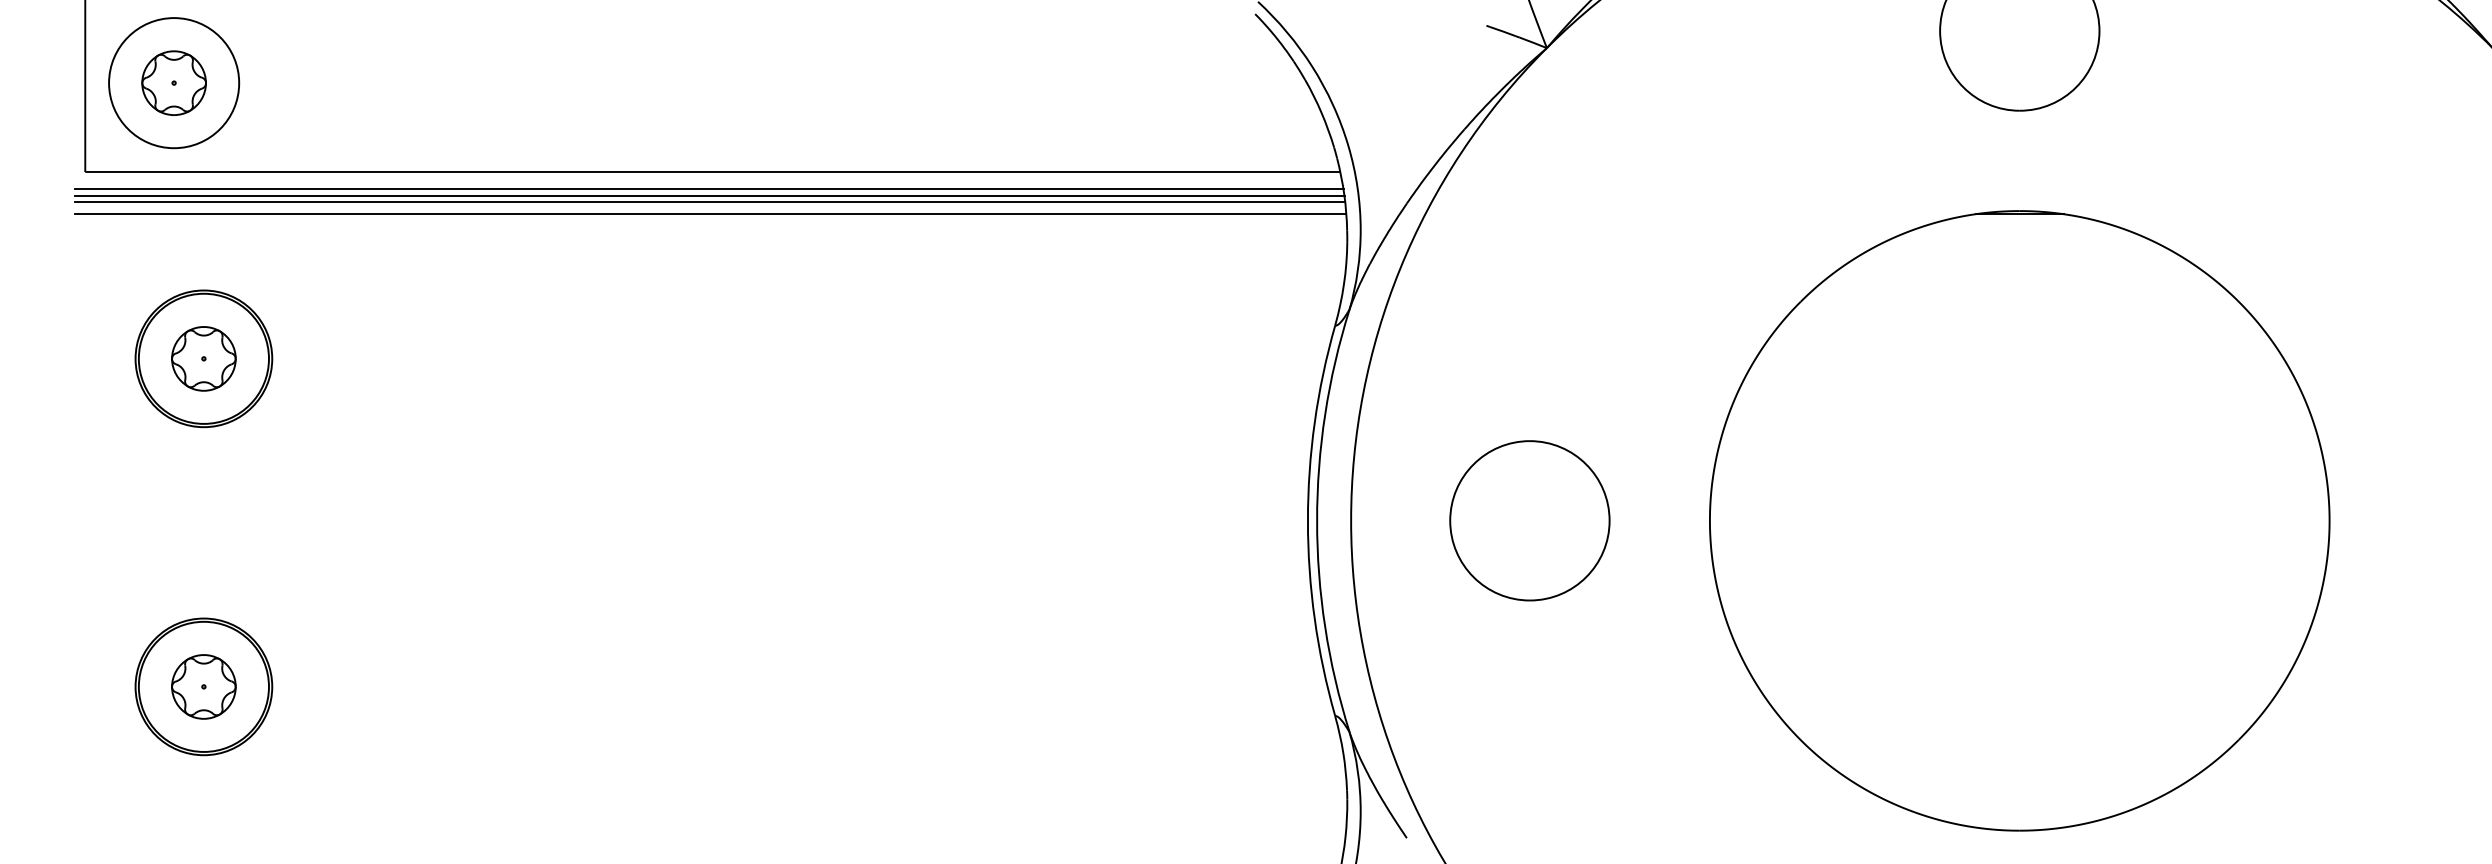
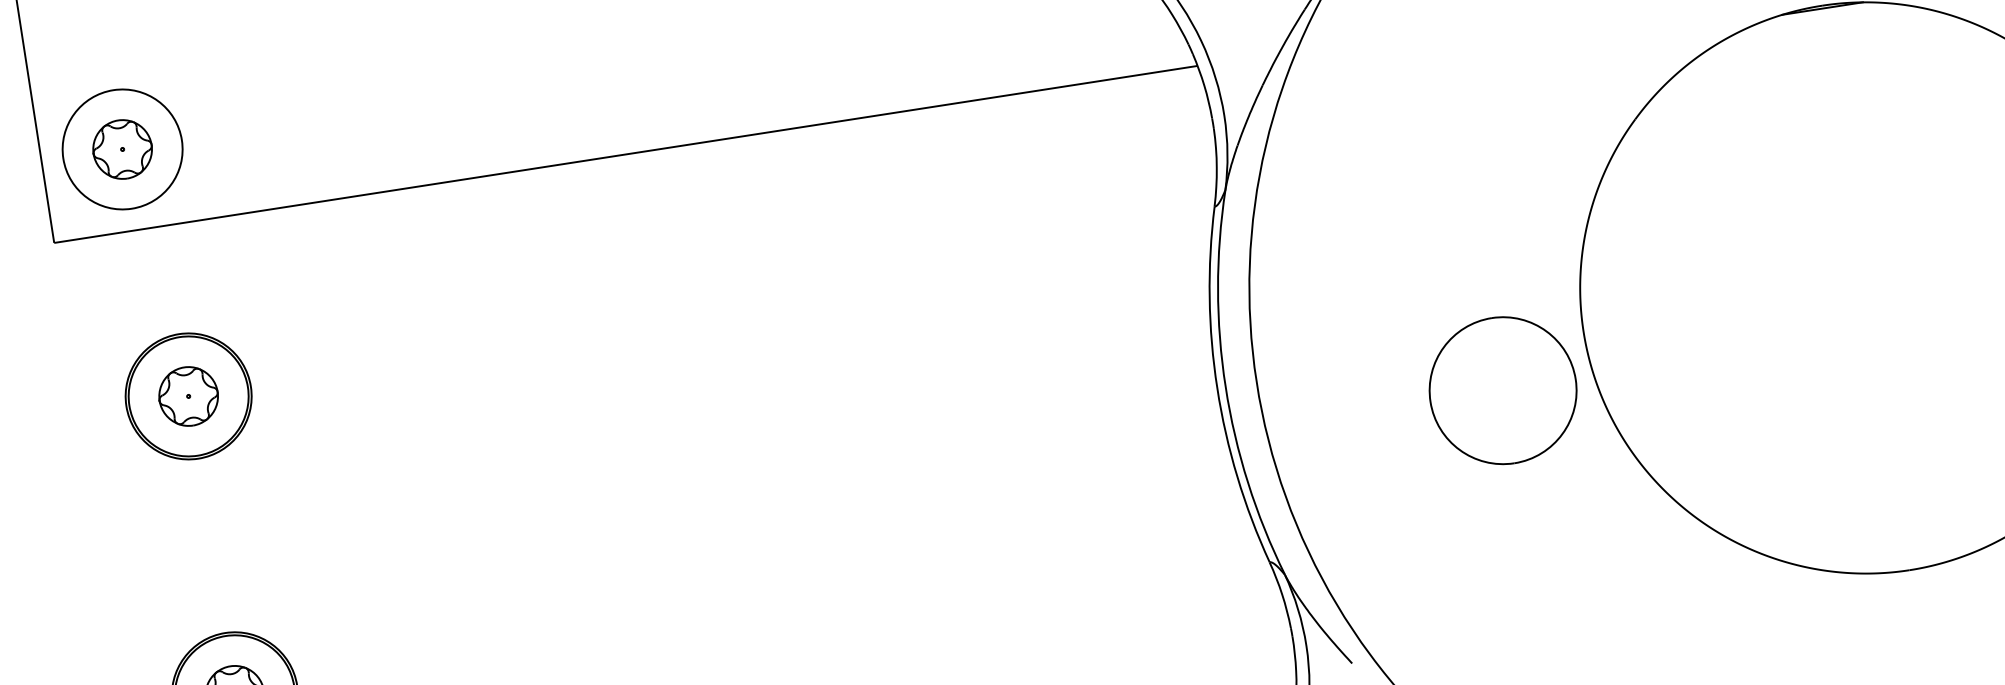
line: (708, 189) -> (624, 171), removed
line: (709, 196) -> (626, 177), removed
line: (709, 201) -> (627, 181), removed
line: (710, 214) -> (629, 193), removed
part: (1529, 520) -> (1502, 390), moved

